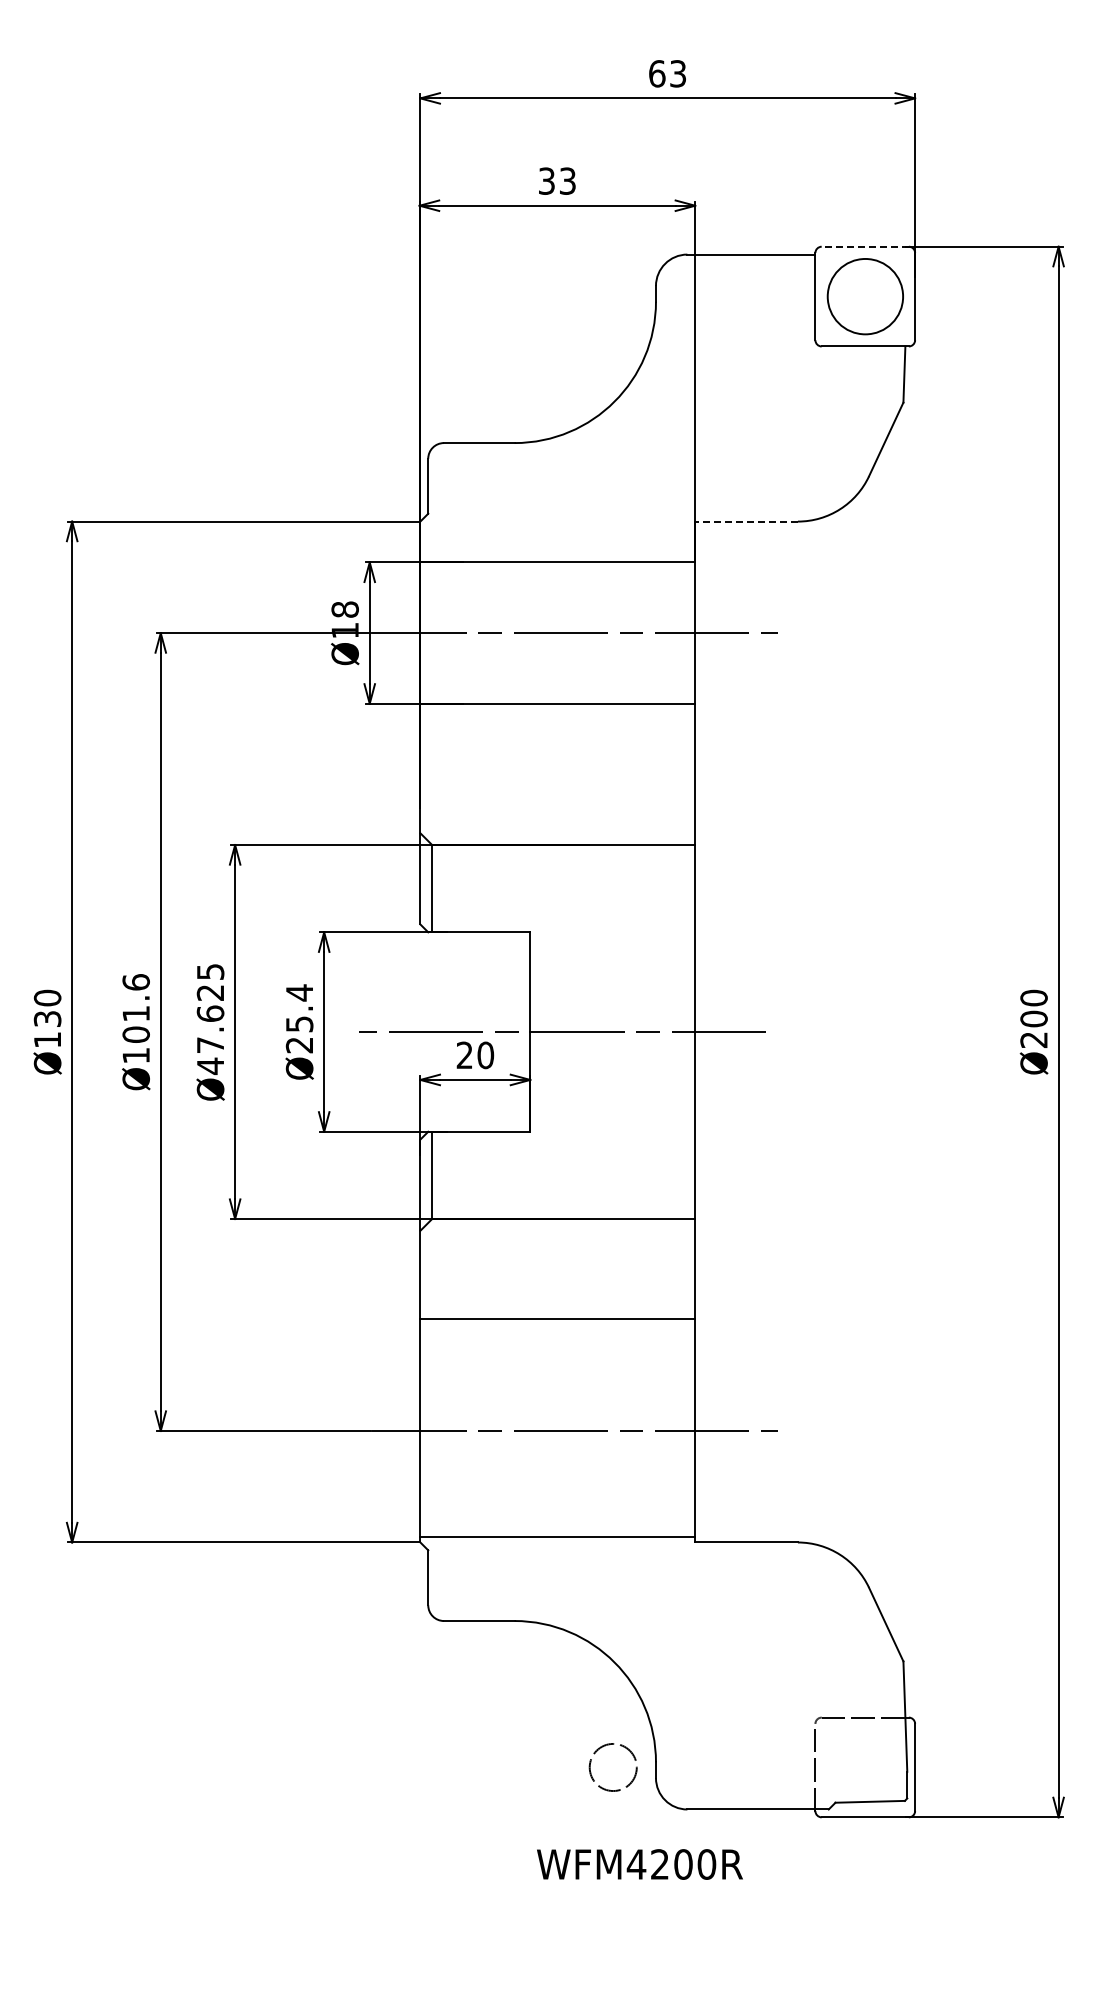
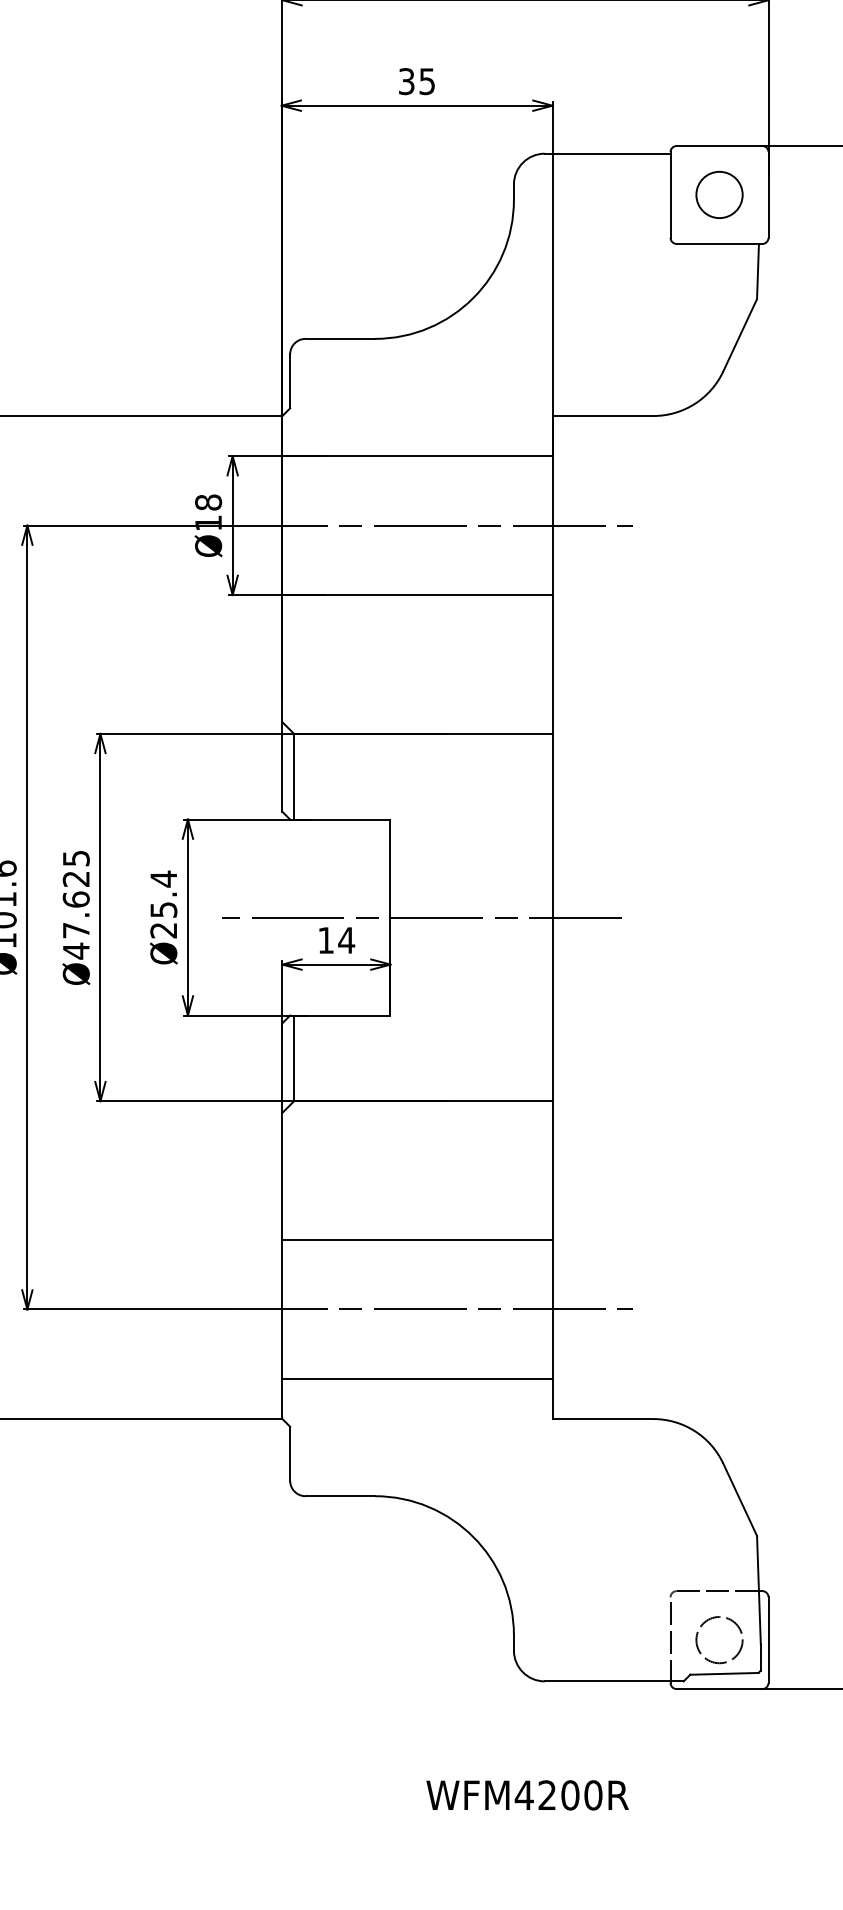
text: (567, 180) -> (426, 80), 33 -> 35
line: (865, 246) -> (719, 145), dashed -> solid
circle: (864, 296) -> (718, 194), size x0.62
line: (746, 521) -> (602, 415), dashed -> solid
text: (475, 1055) -> (336, 940), 20 -> 14
line: (557, 1319) -> (417, 1240), moved
line: (557, 1536) -> (417, 1378), moved
circle: (612, 1767) -> (718, 1640), moved
text: (639, 1864) -> (527, 1795), moved

